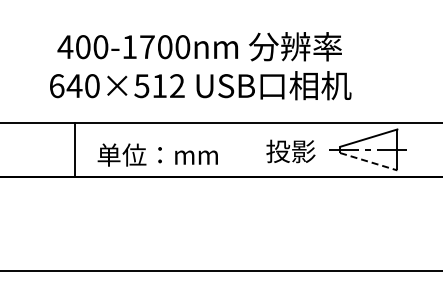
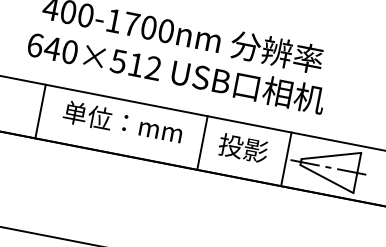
line: (239, 149) -> (202, 142), added
line: (325, 149) -> (286, 158), added
text: (290, 151) -> (243, 148), moved
text: (157, 154) -> (122, 121), moved
line: (368, 161) -> (326, 178), dashed -> solid

